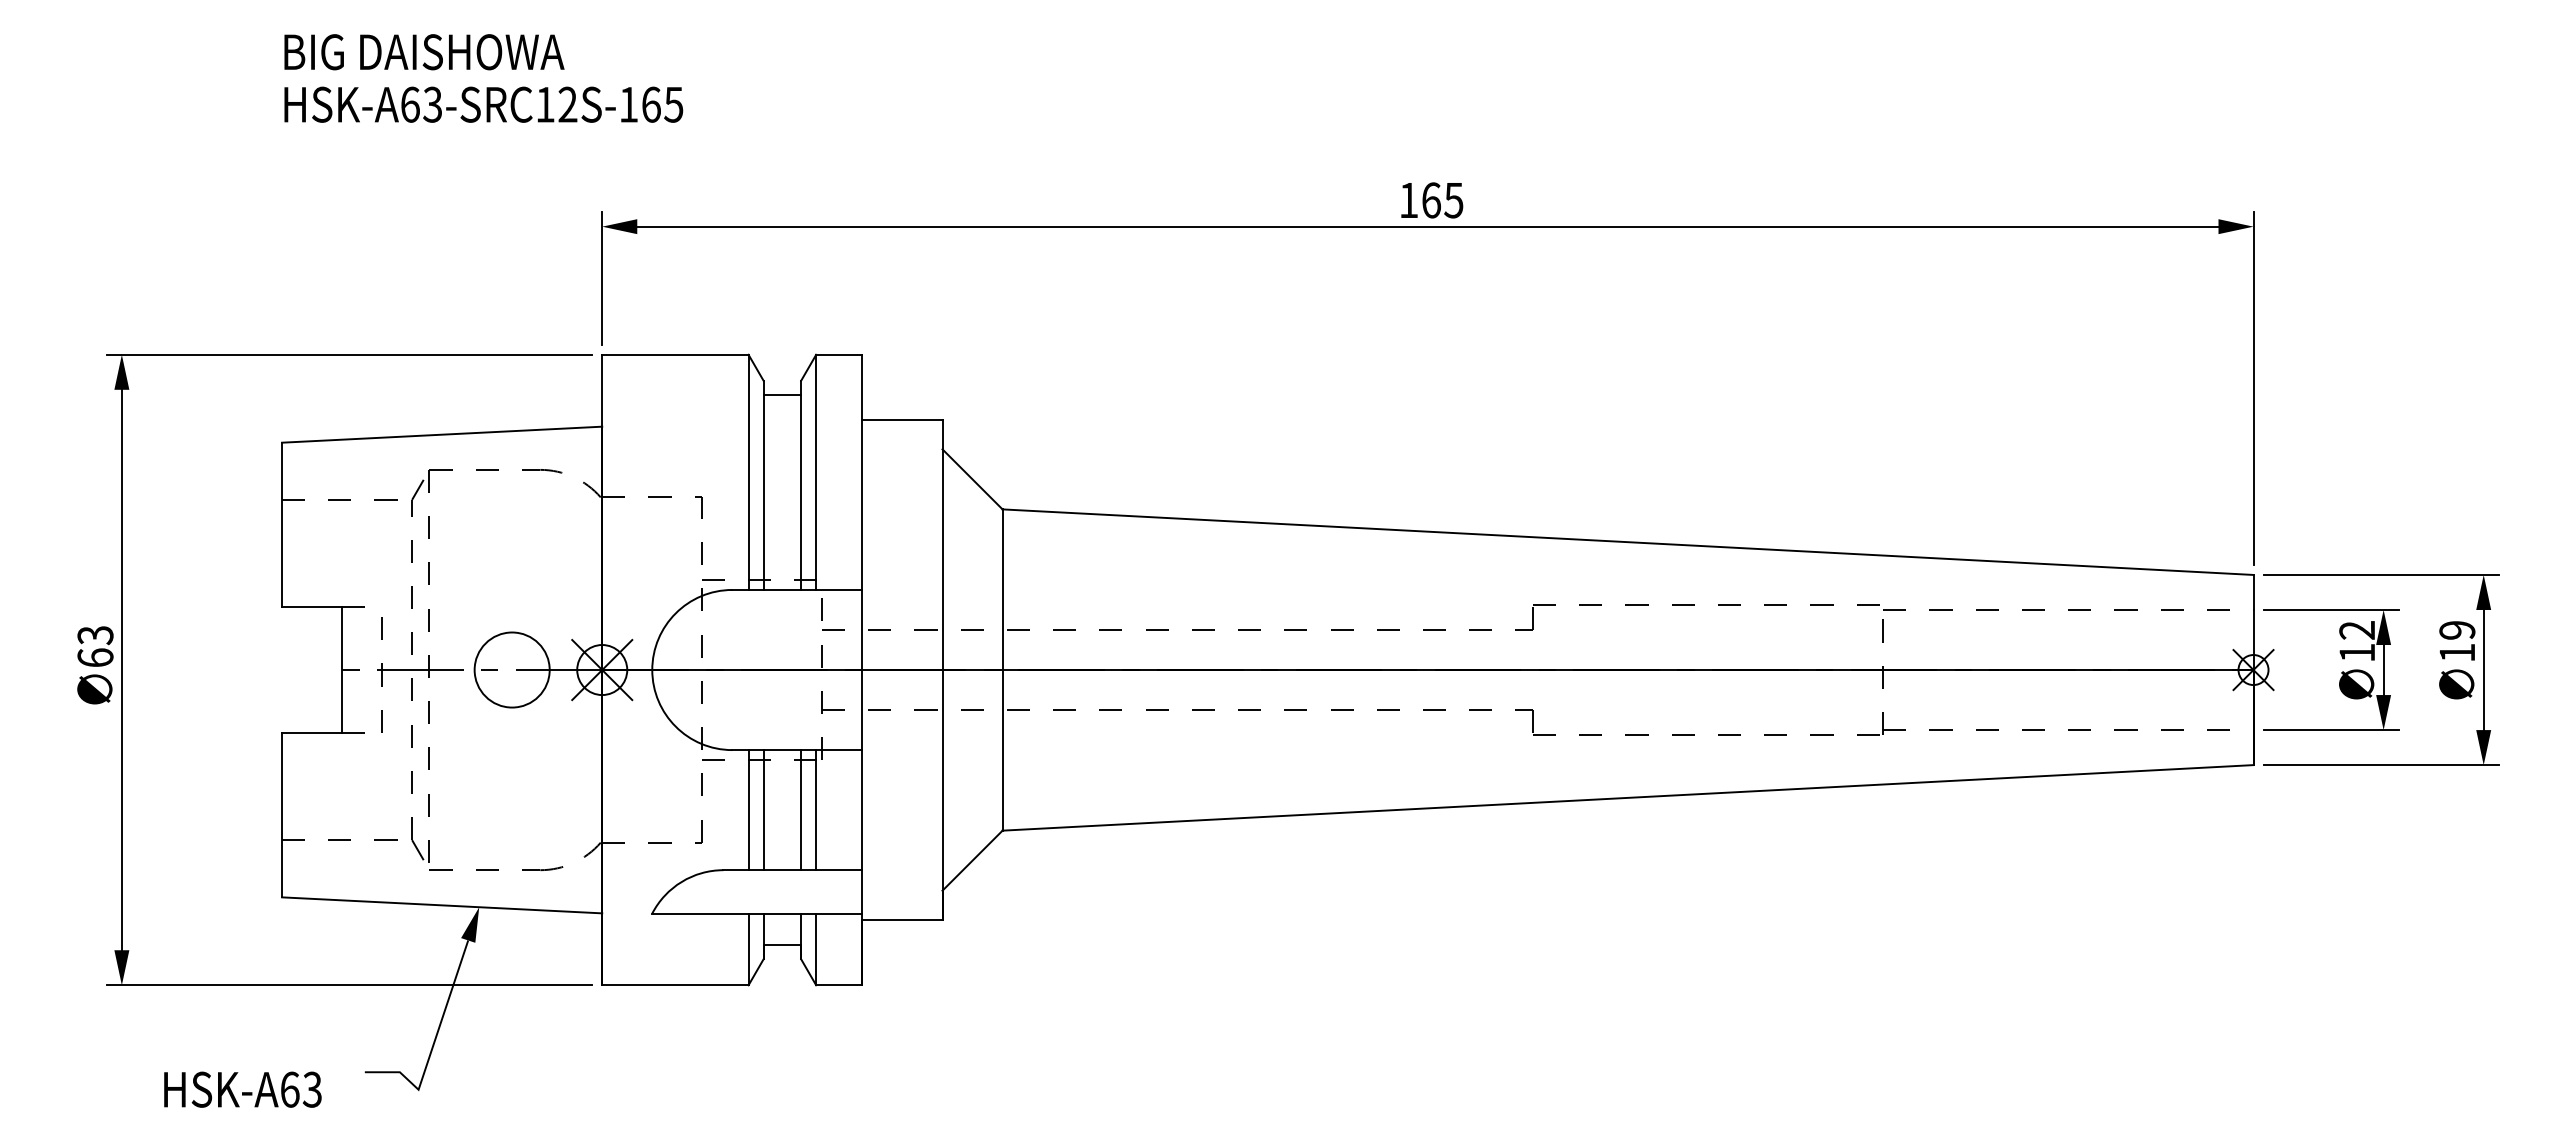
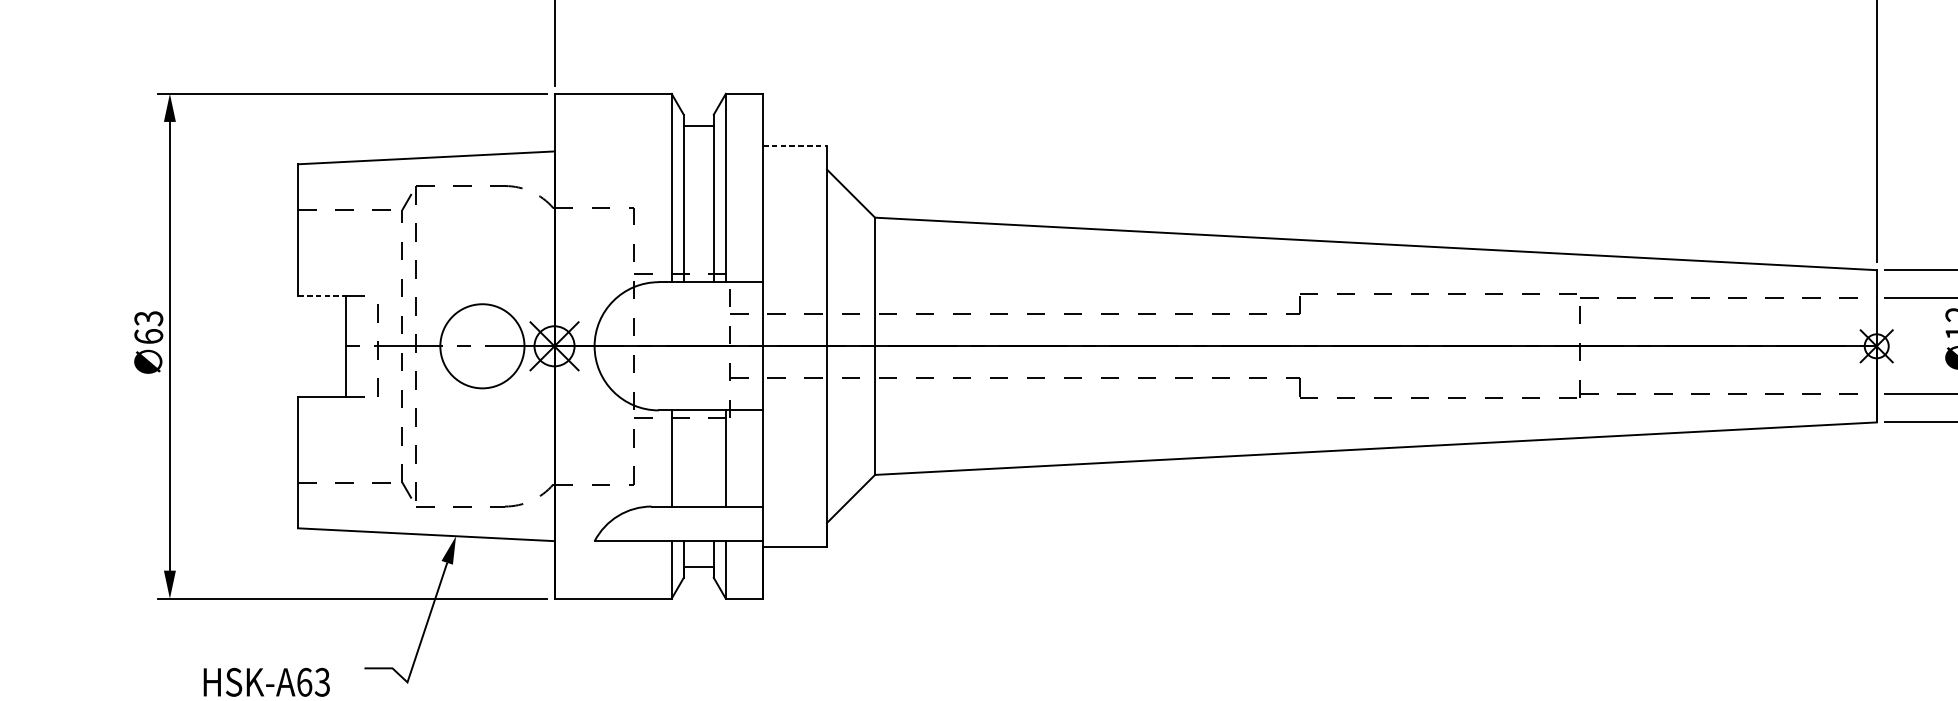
line: (902, 419) -> (794, 145), solid -> dashed
line: (312, 607) -> (322, 296), solid -> dashed
circle: (511, 669) -> (481, 345), size x1.4
line: (763, 810) -> (683, 458), removed
line: (801, 810) -> (714, 458), removed

